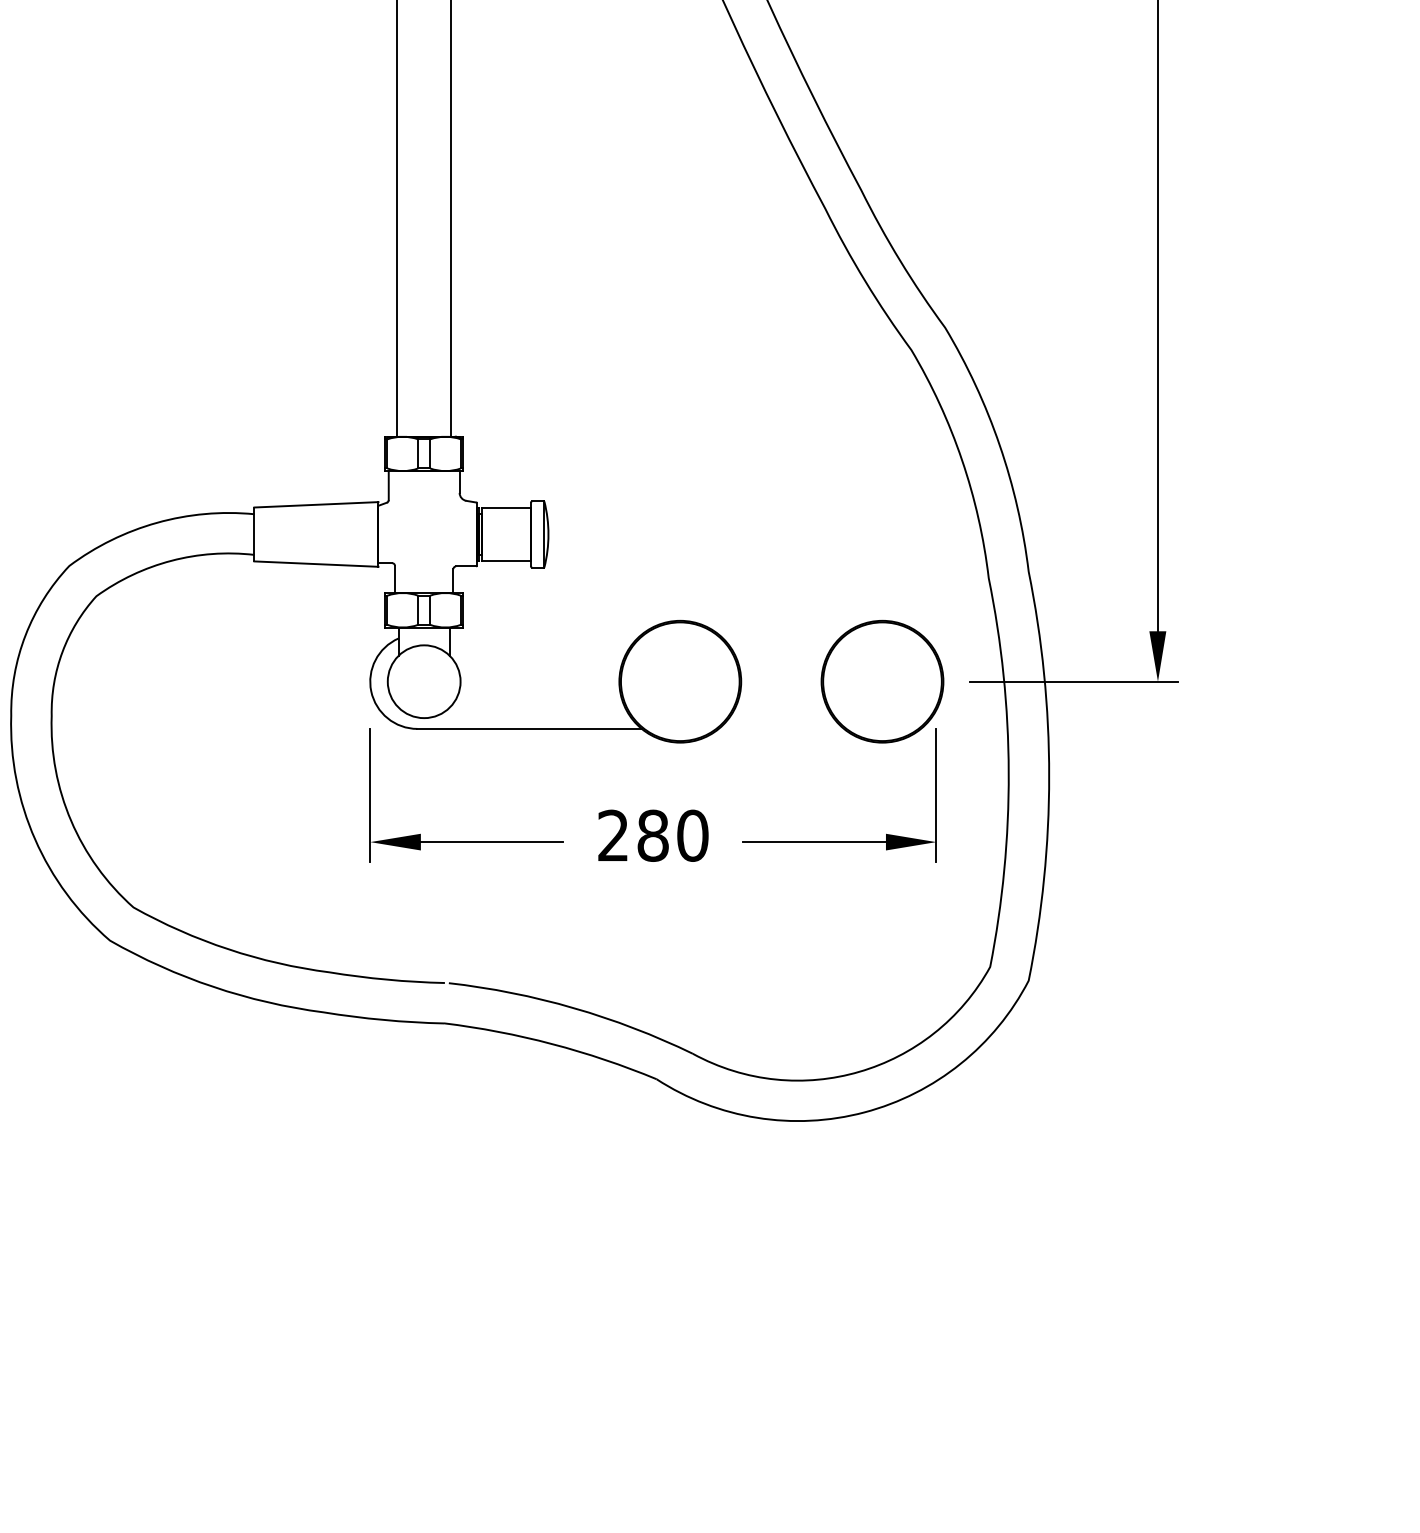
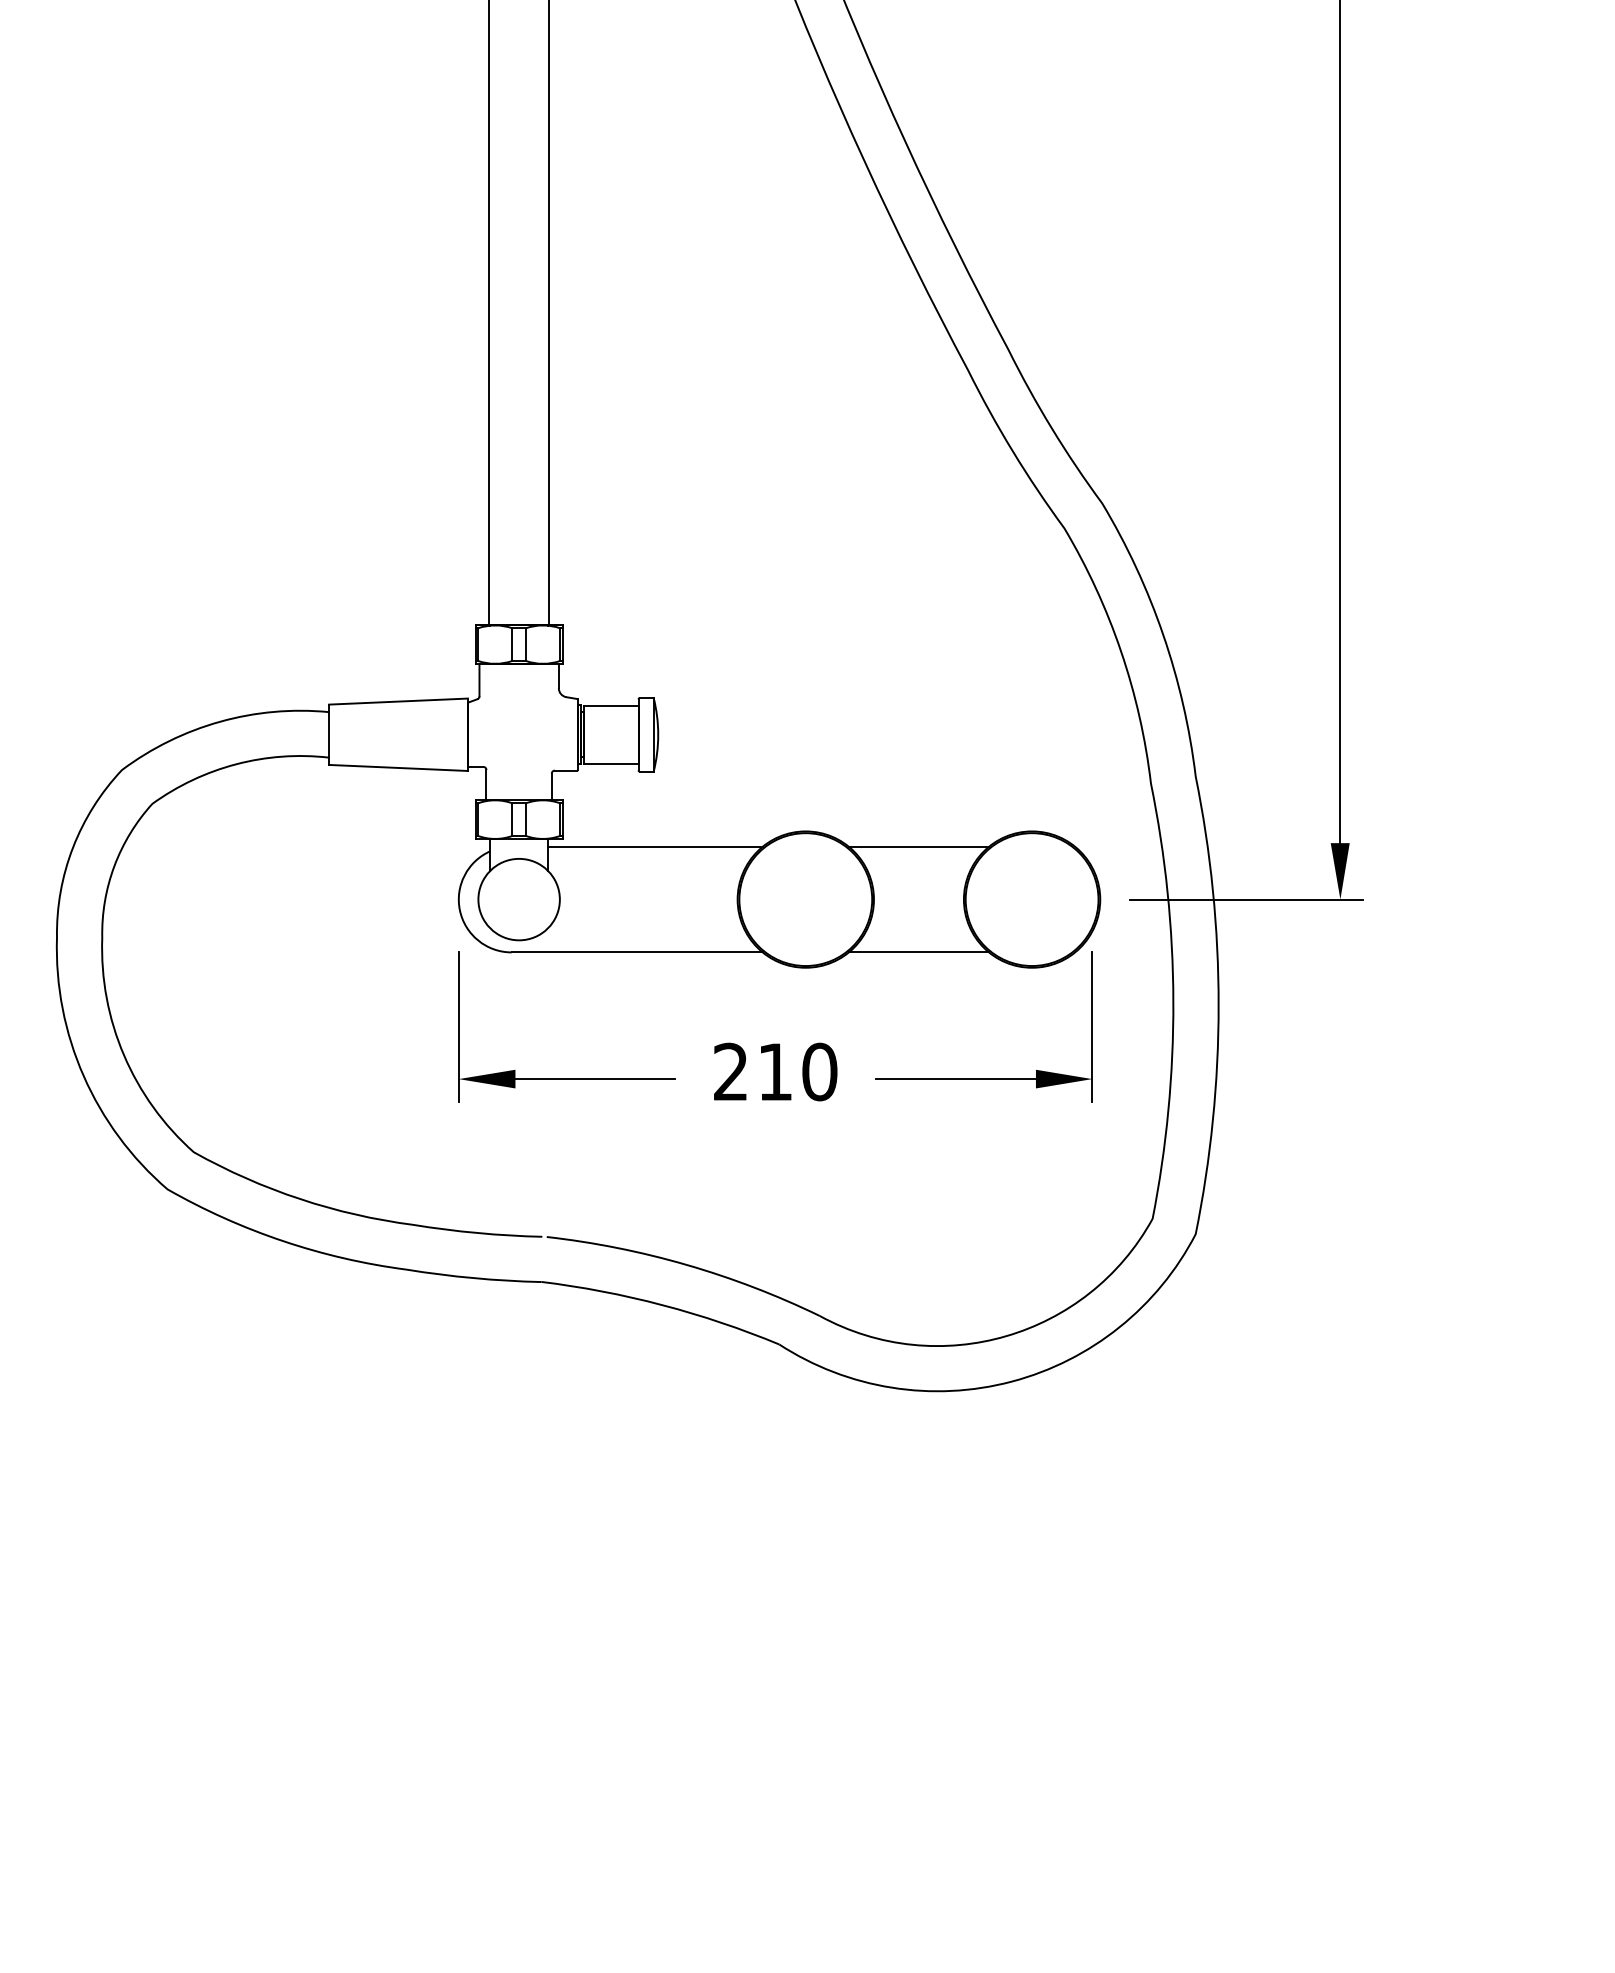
line: (545, 634) -> (654, 846), added
line: (781, 634) -> (918, 846), added
line: (781, 728) -> (918, 952), added
text: (653, 835) -> (775, 1071), 280 -> 210

